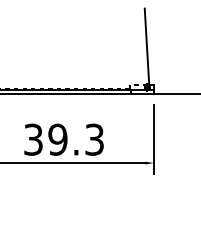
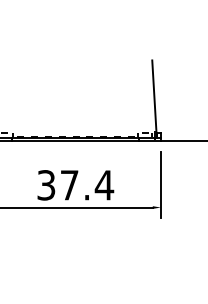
text: (76, 139) -> (87, 185), 39.3 -> 37.4

